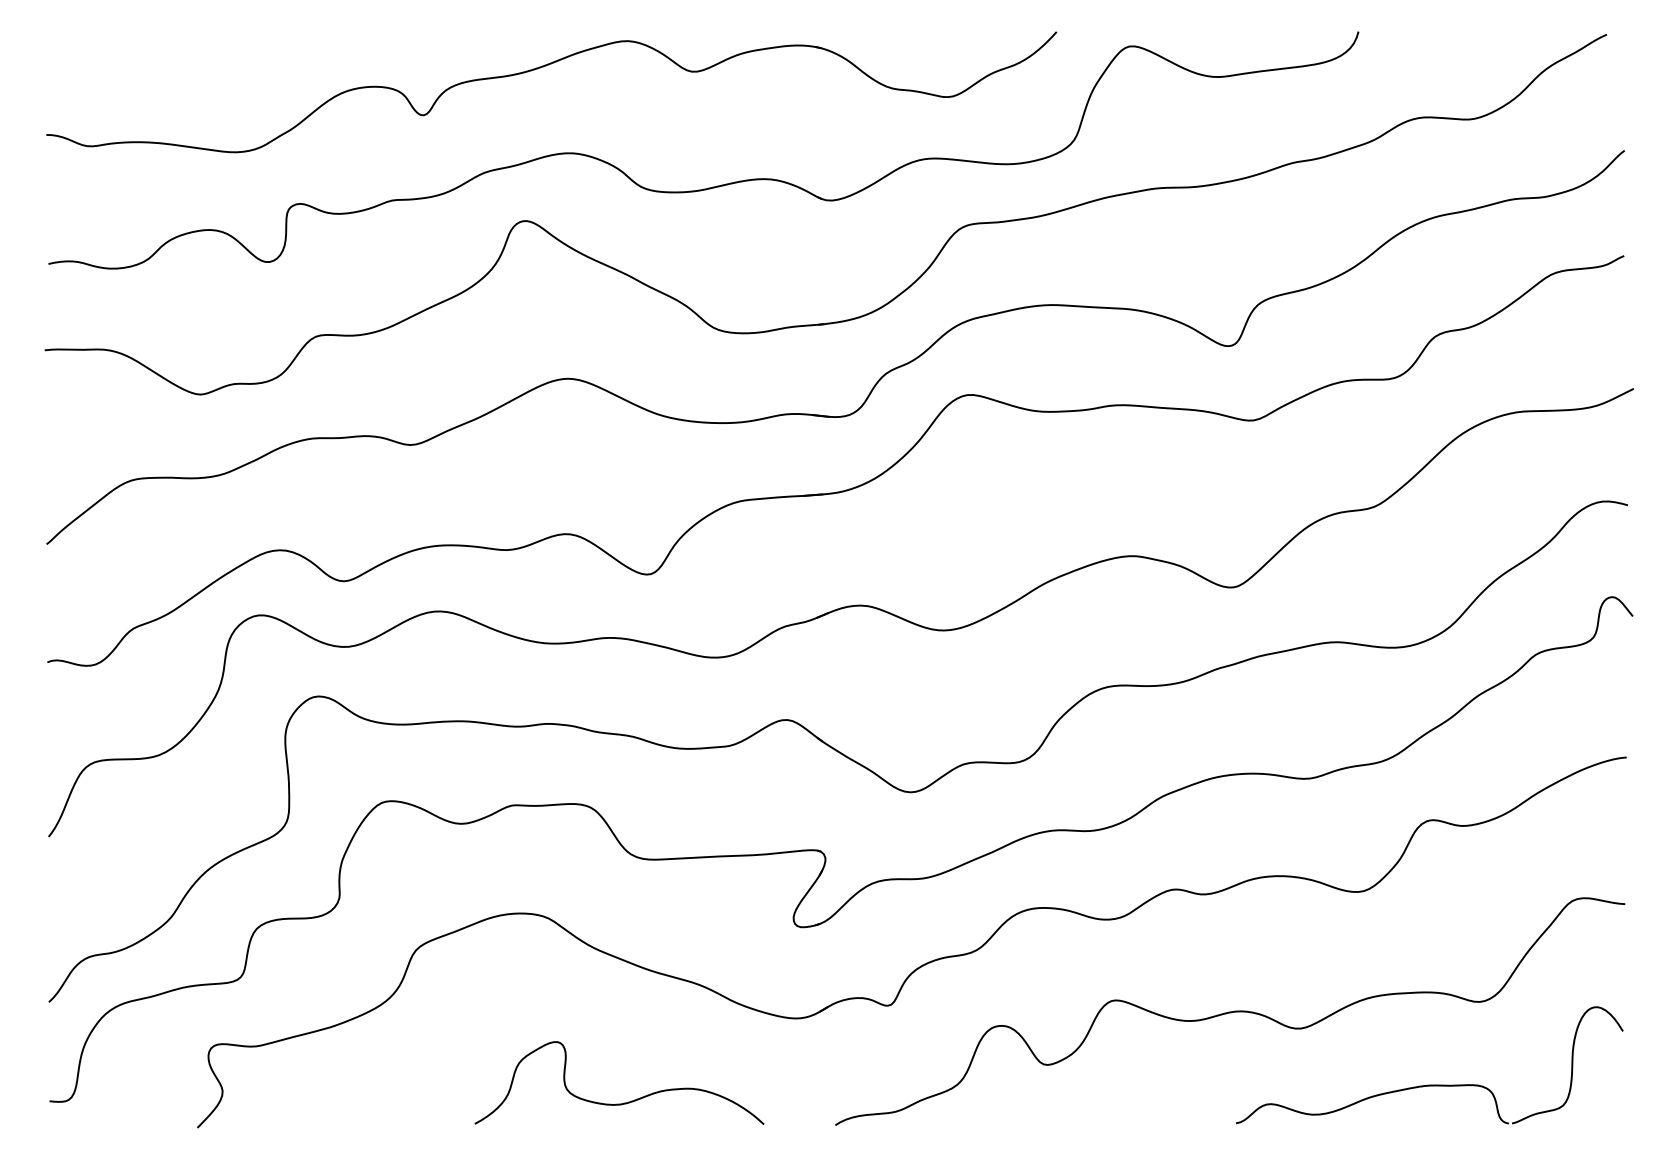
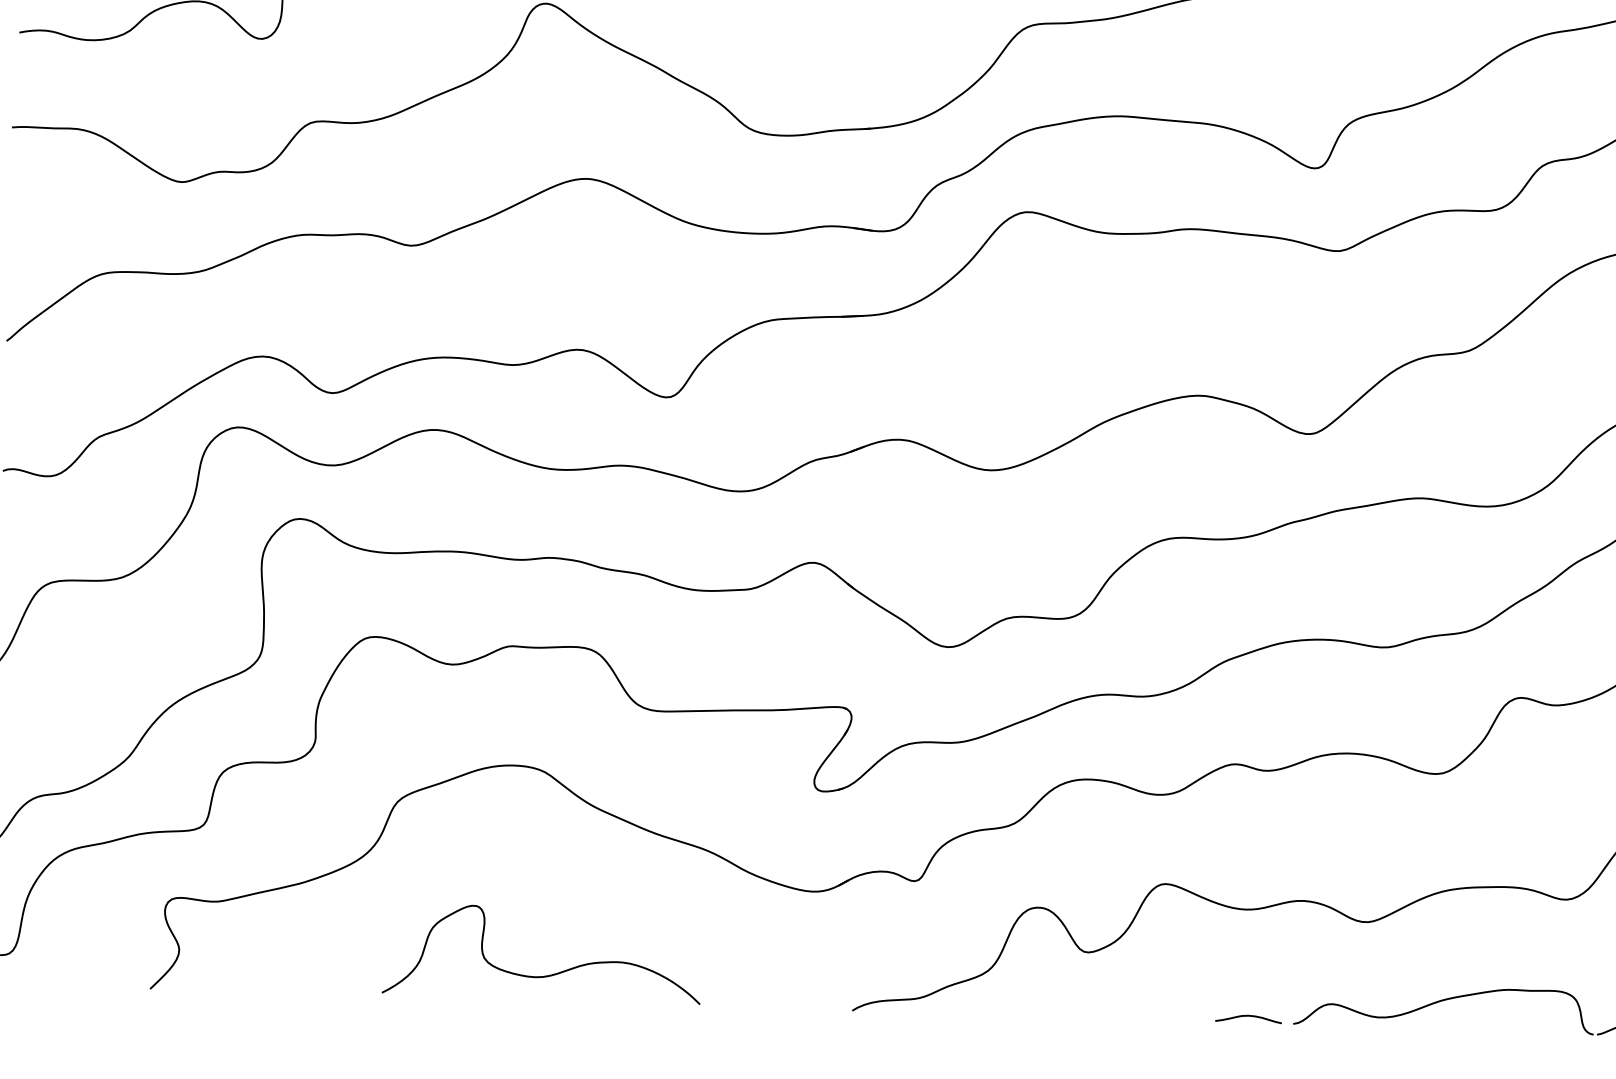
curve: (624, 1102) -> (547, 974), moved
curve: (1195, 1118) -> (1248, 1017), added

